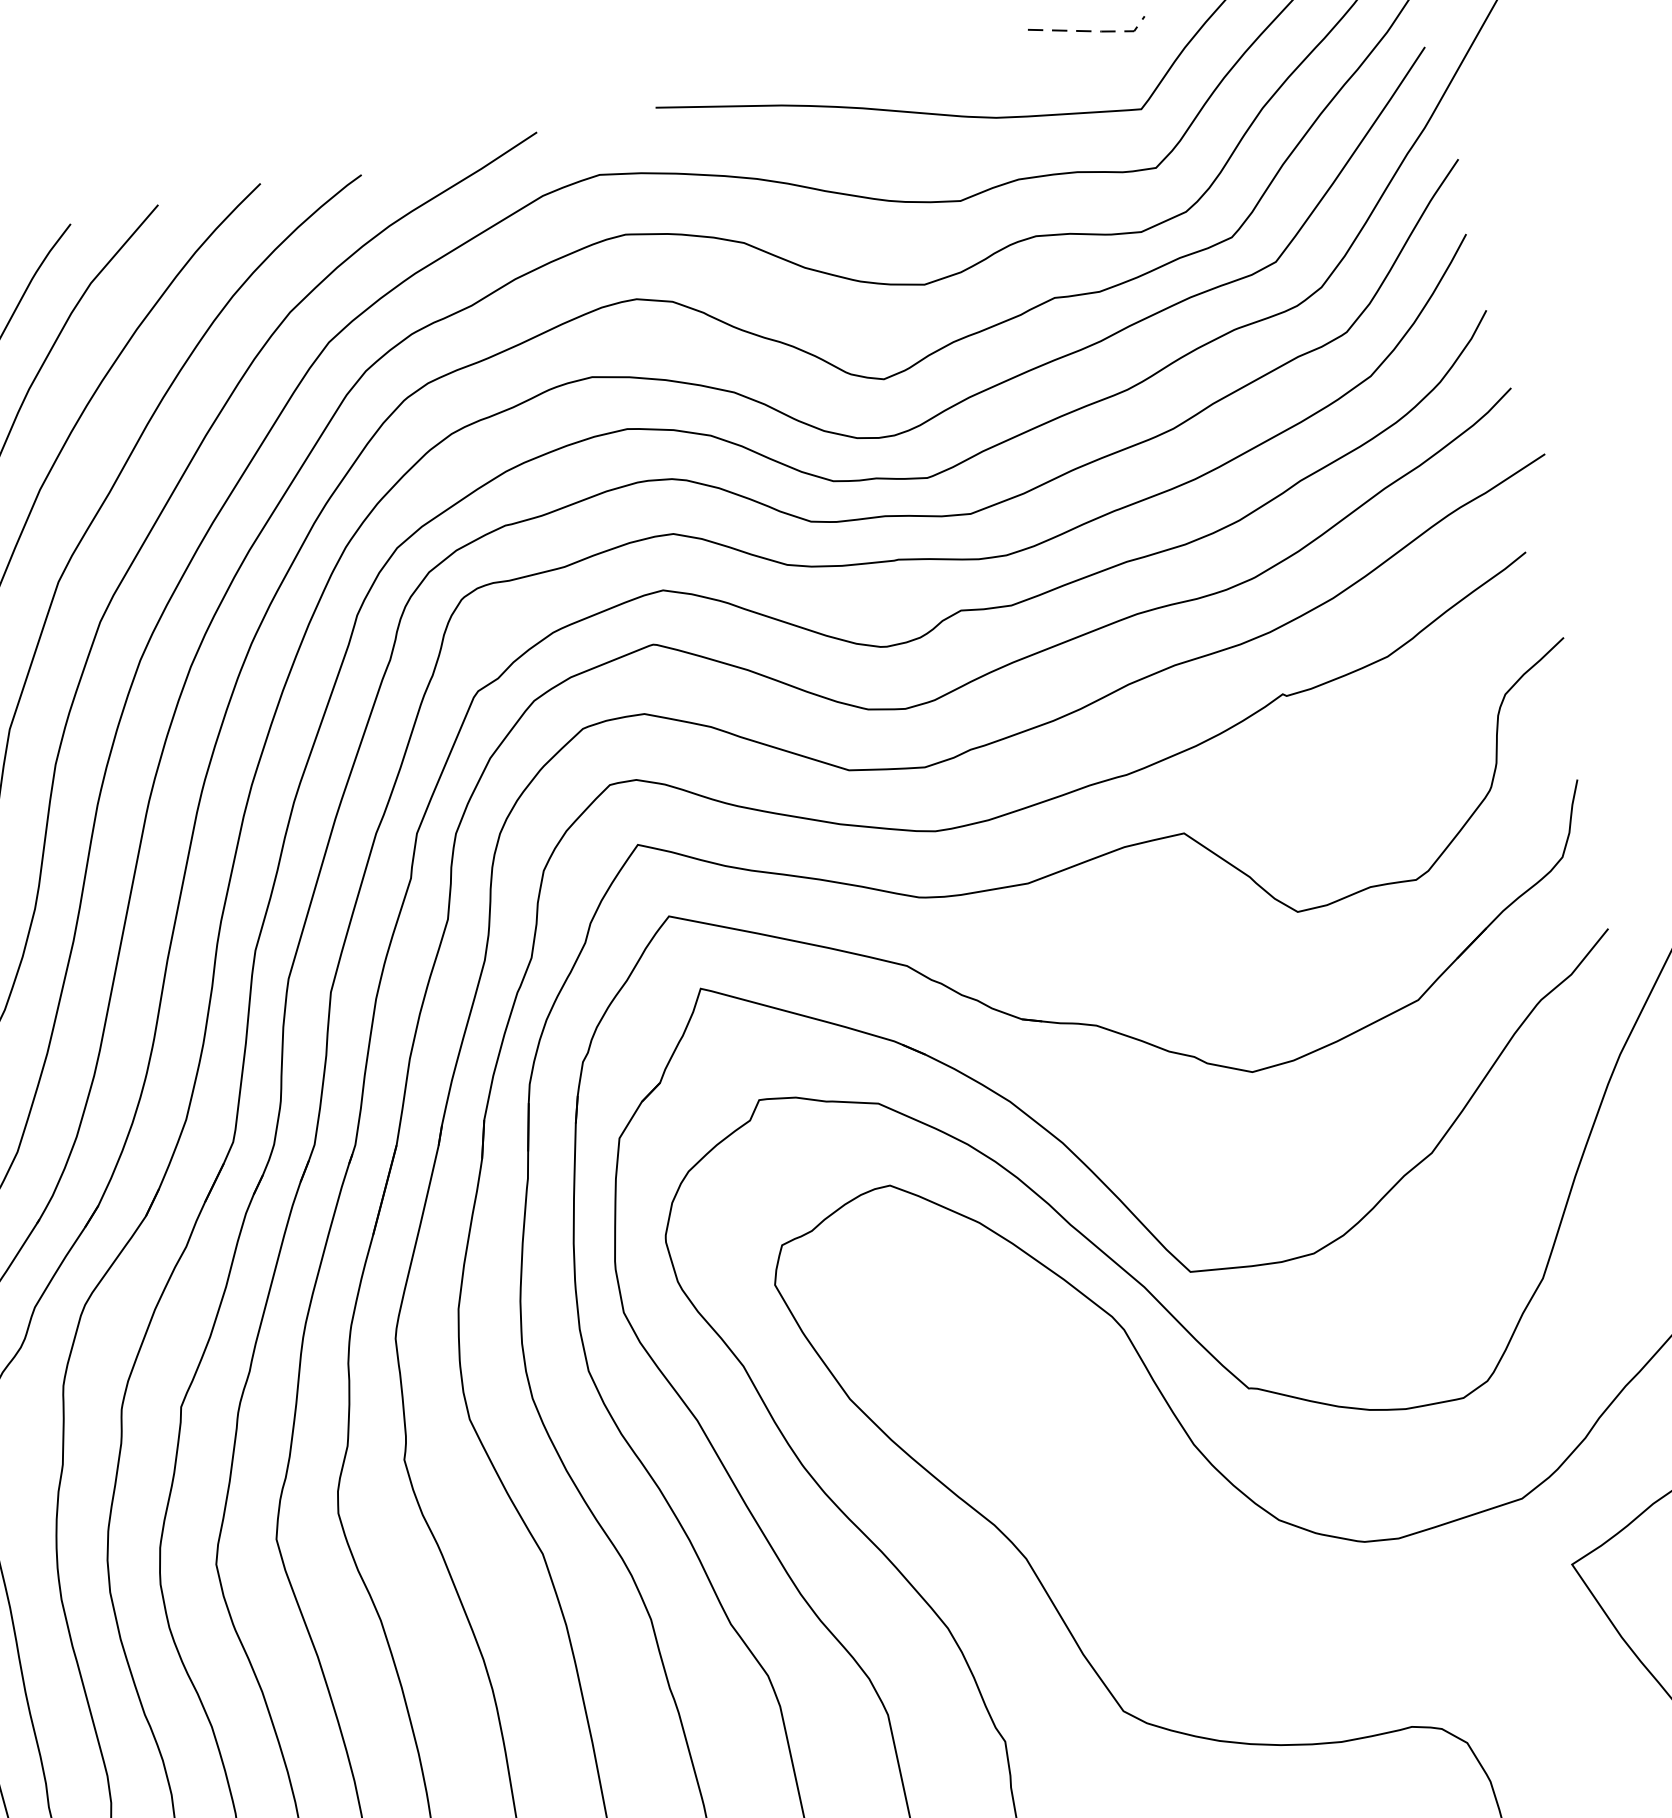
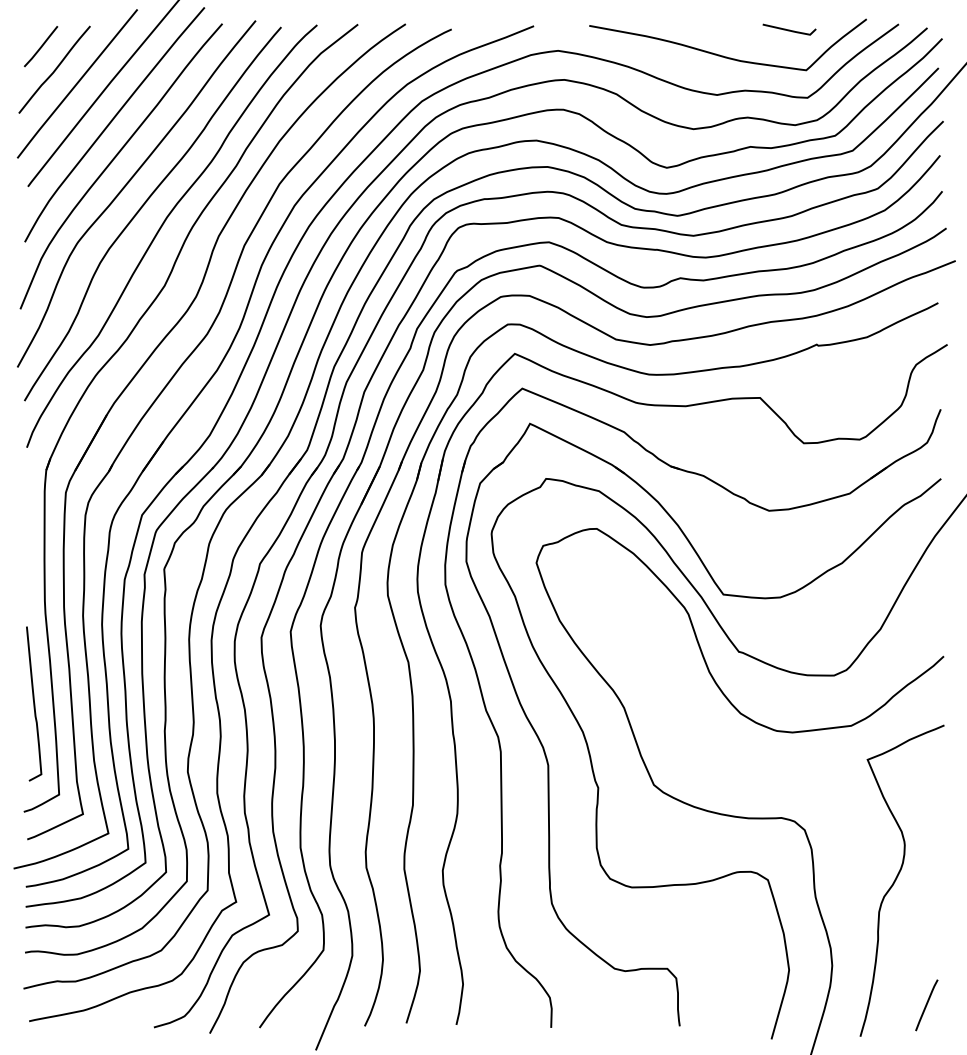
line: (1092, 32) -> (791, 31), dashed -> solid

